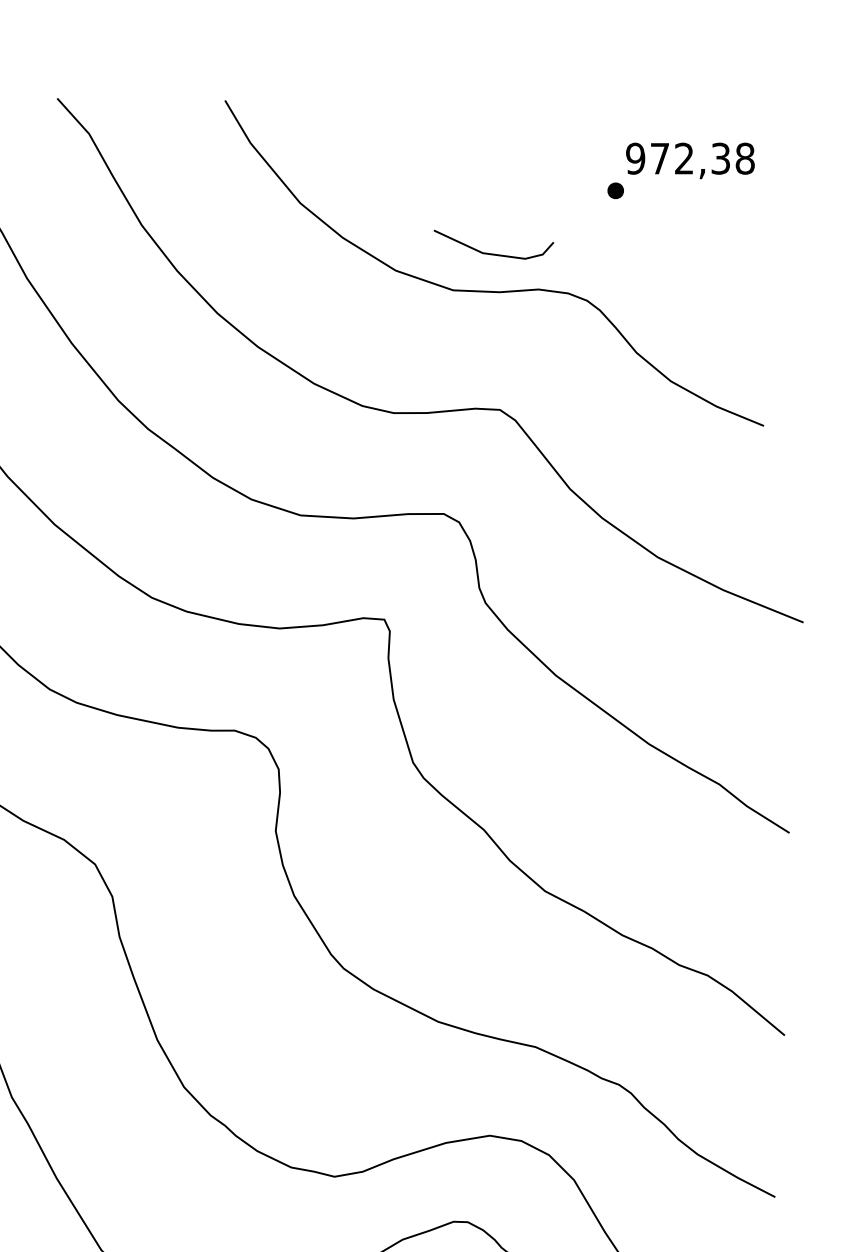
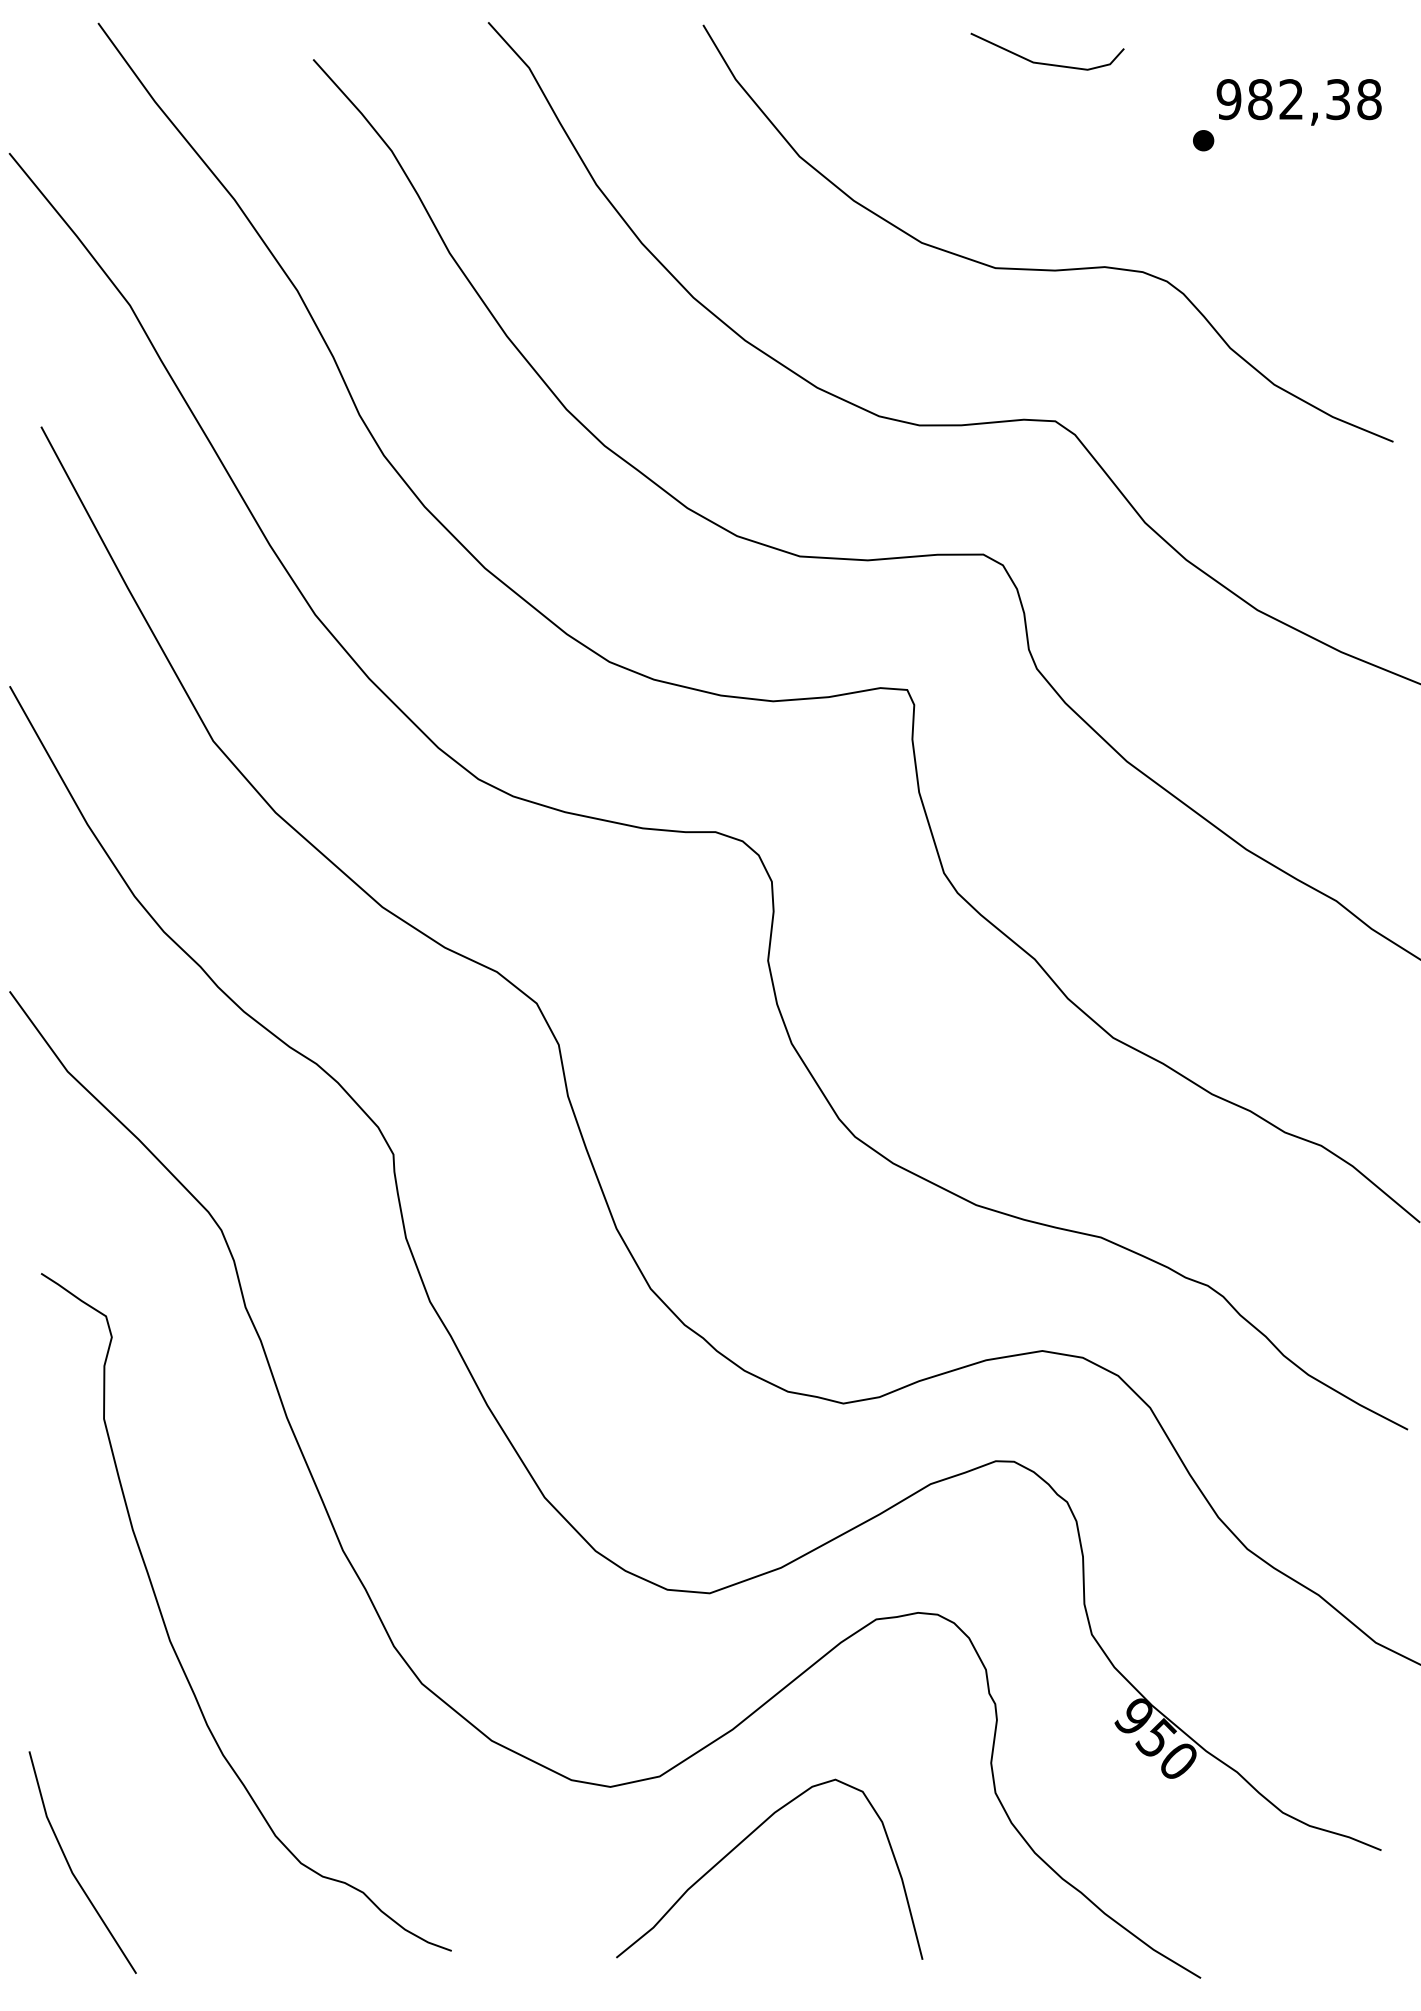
text: (660, 158) -> (1260, 99), 972,38 -> 982,38
part: (493, 253) -> (1047, 63), moved

